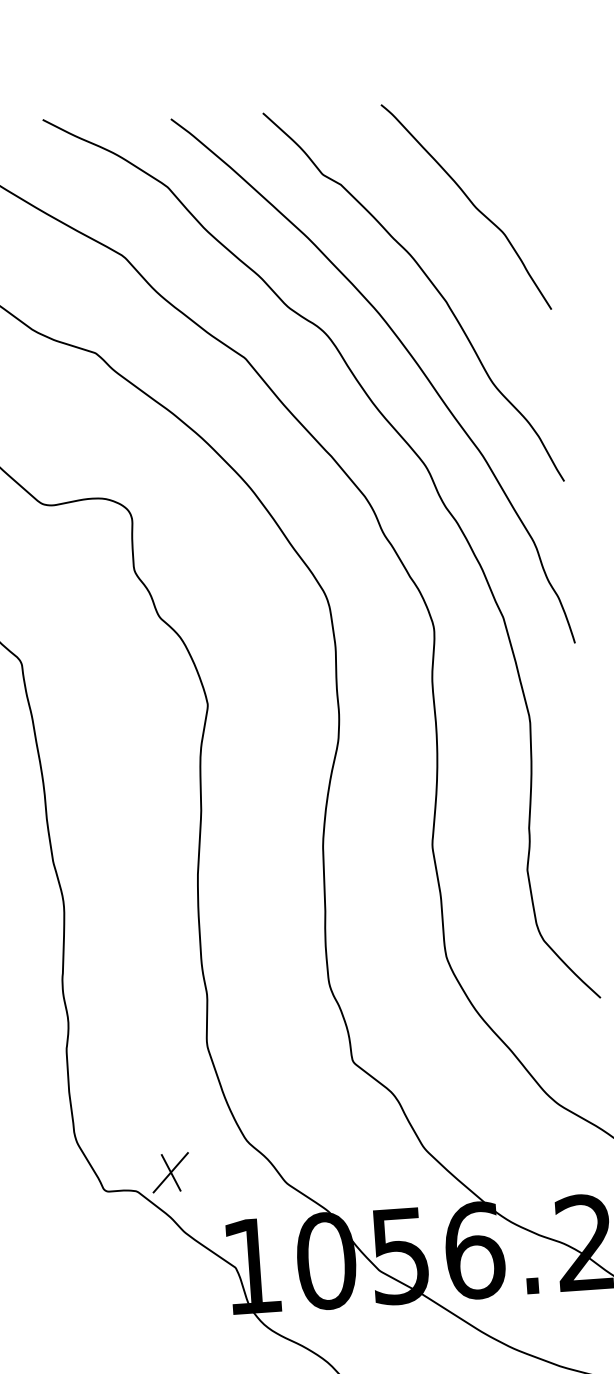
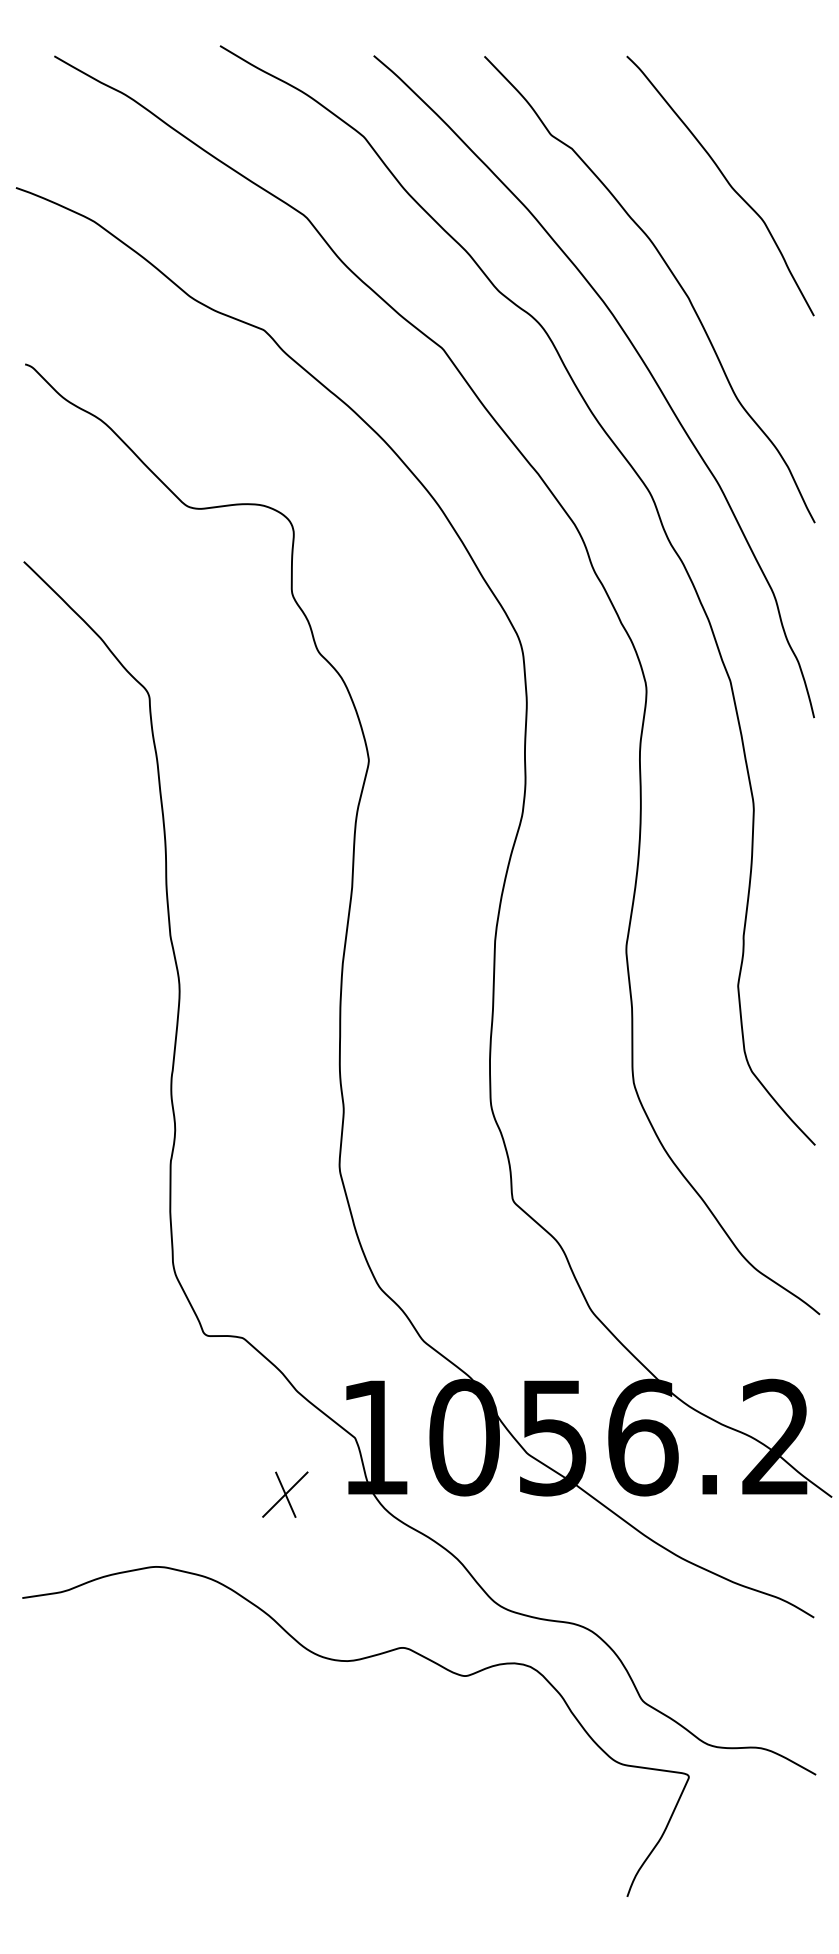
part: (170, 1172) -> (285, 1494), moved

